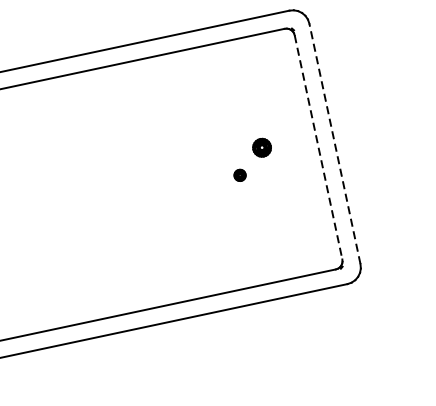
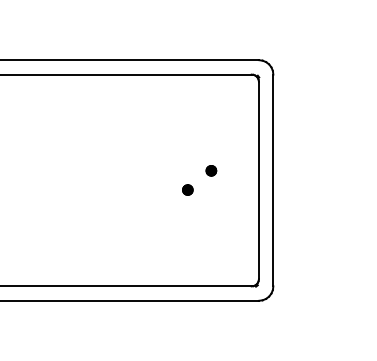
line: (335, 143) -> (273, 180), dashed -> solid
part: (262, 147) -> (211, 170), size x0.62
line: (318, 147) -> (258, 180), dashed -> solid

